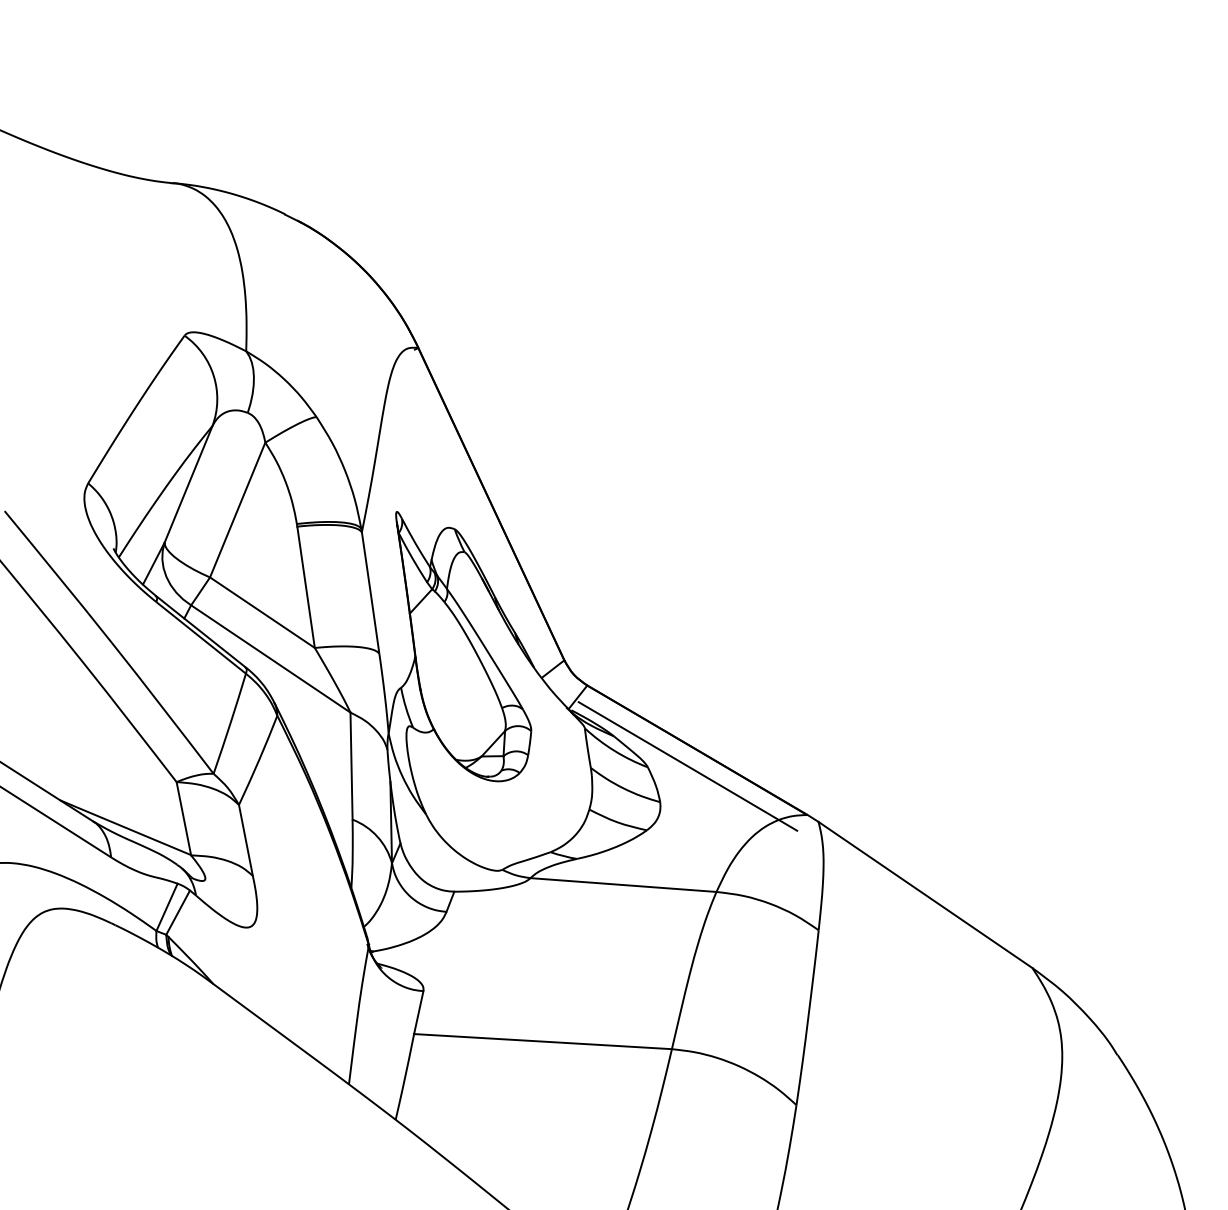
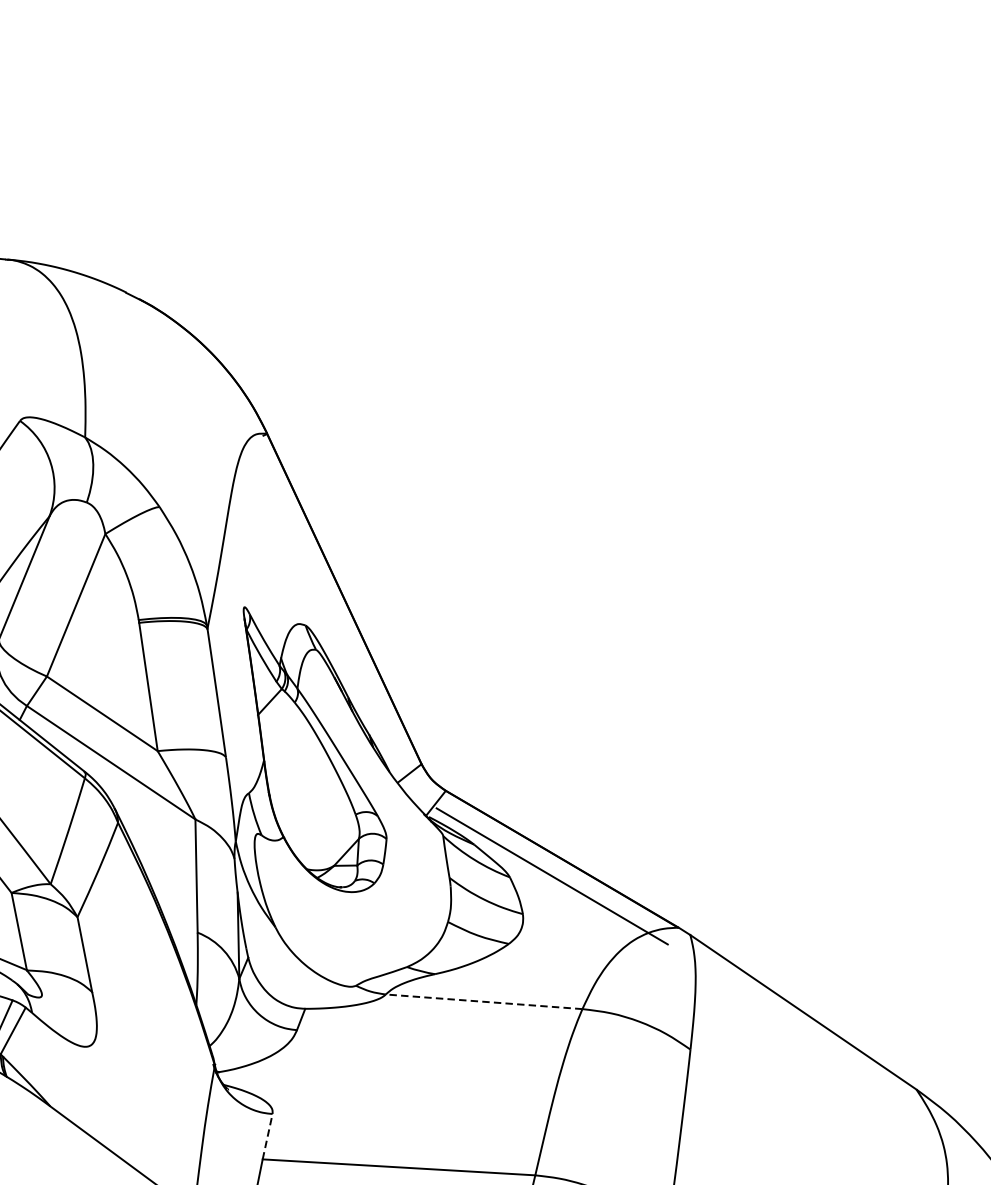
line: (623, 885) -> (484, 1002), solid -> dashed
line: (418, 1012) -> (267, 1136), solid -> dashed

